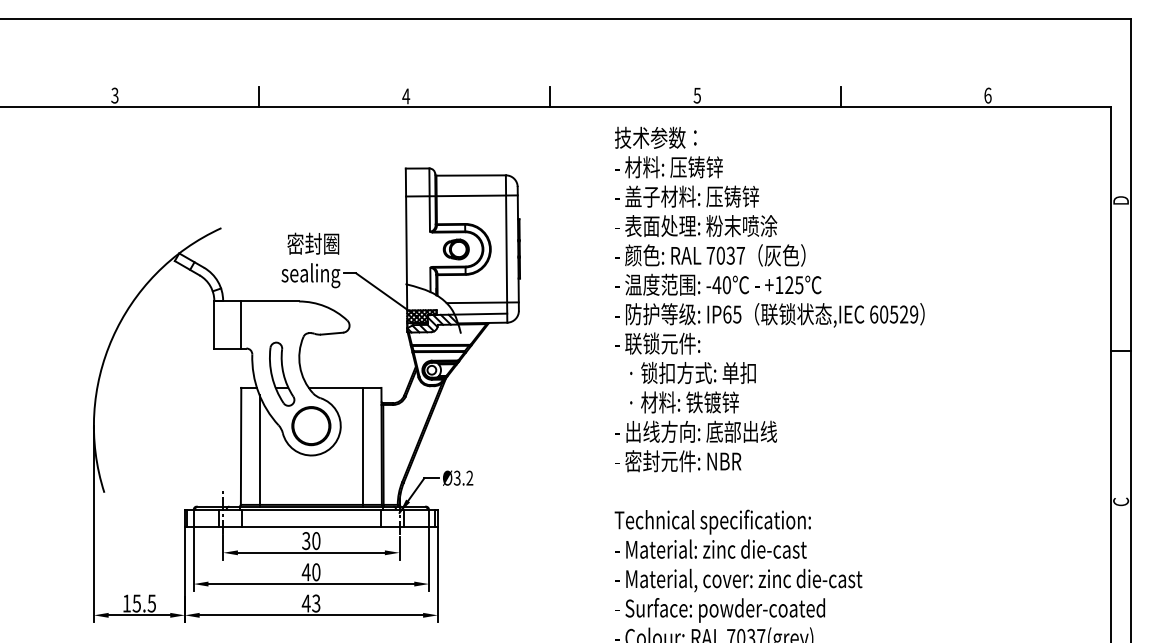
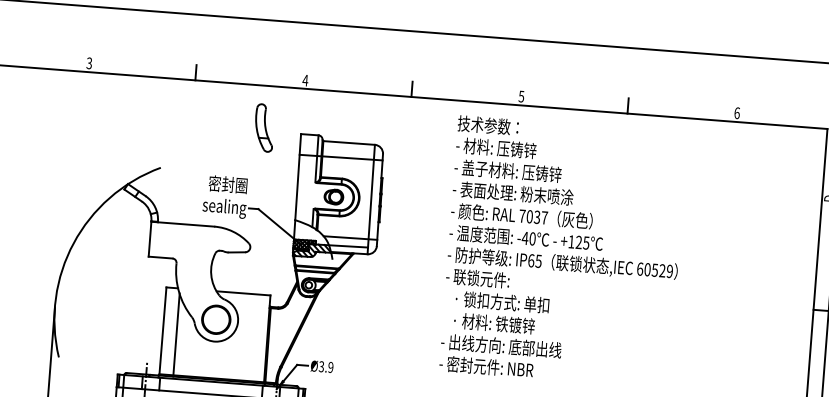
line: (240, 324) -> (169, 240), removed
part: (282, 373) -> (264, 127), moved
line: (363, 446) -> (253, 337), removed
text: (469, 478) -> (330, 367), Ø3.2 -> Ø3.9

